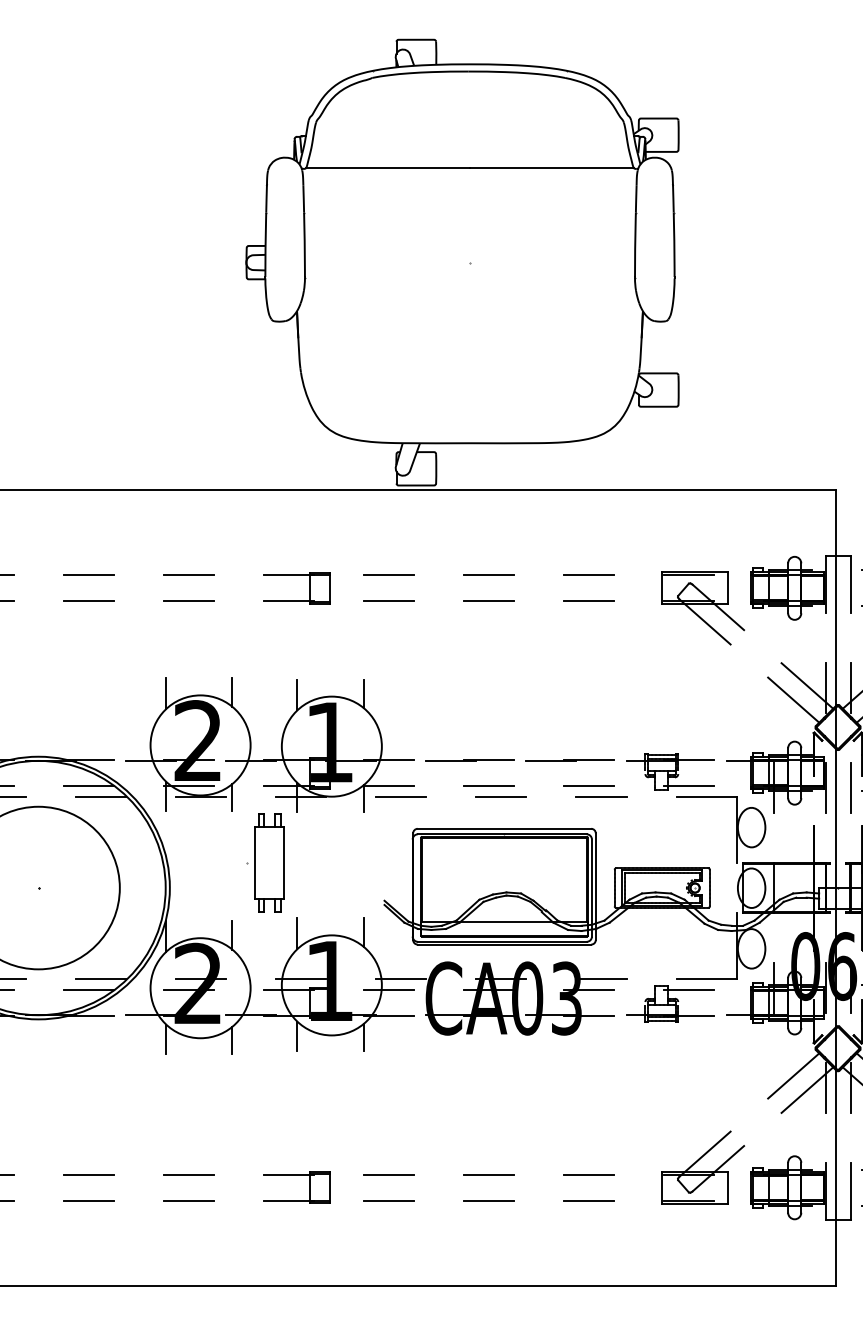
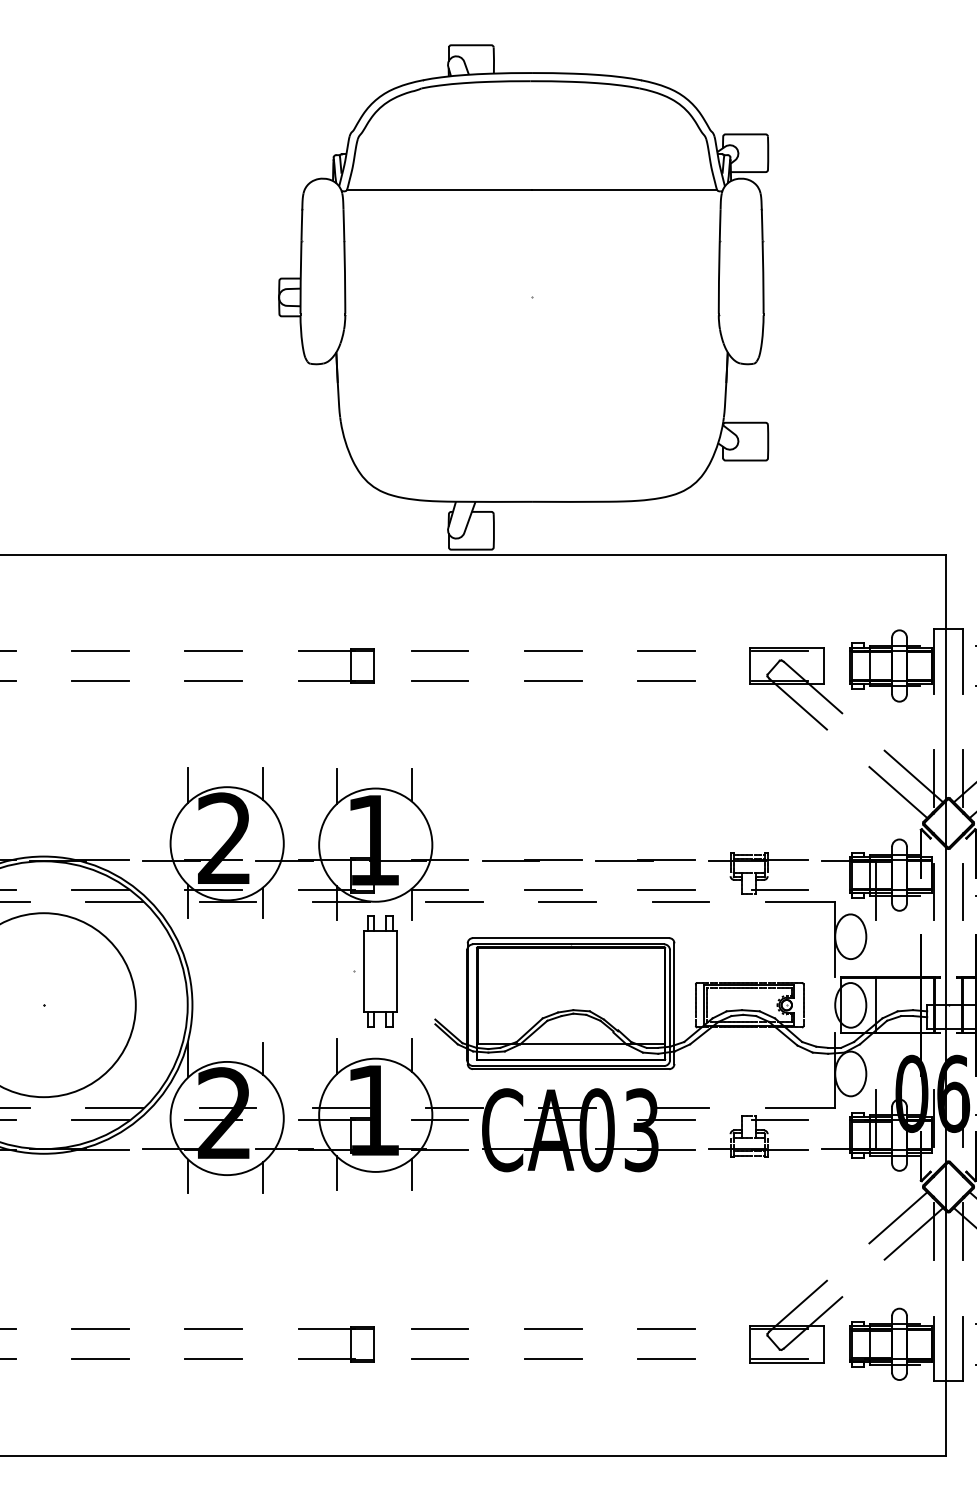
part: (265, 862) -> (375, 970), moved

